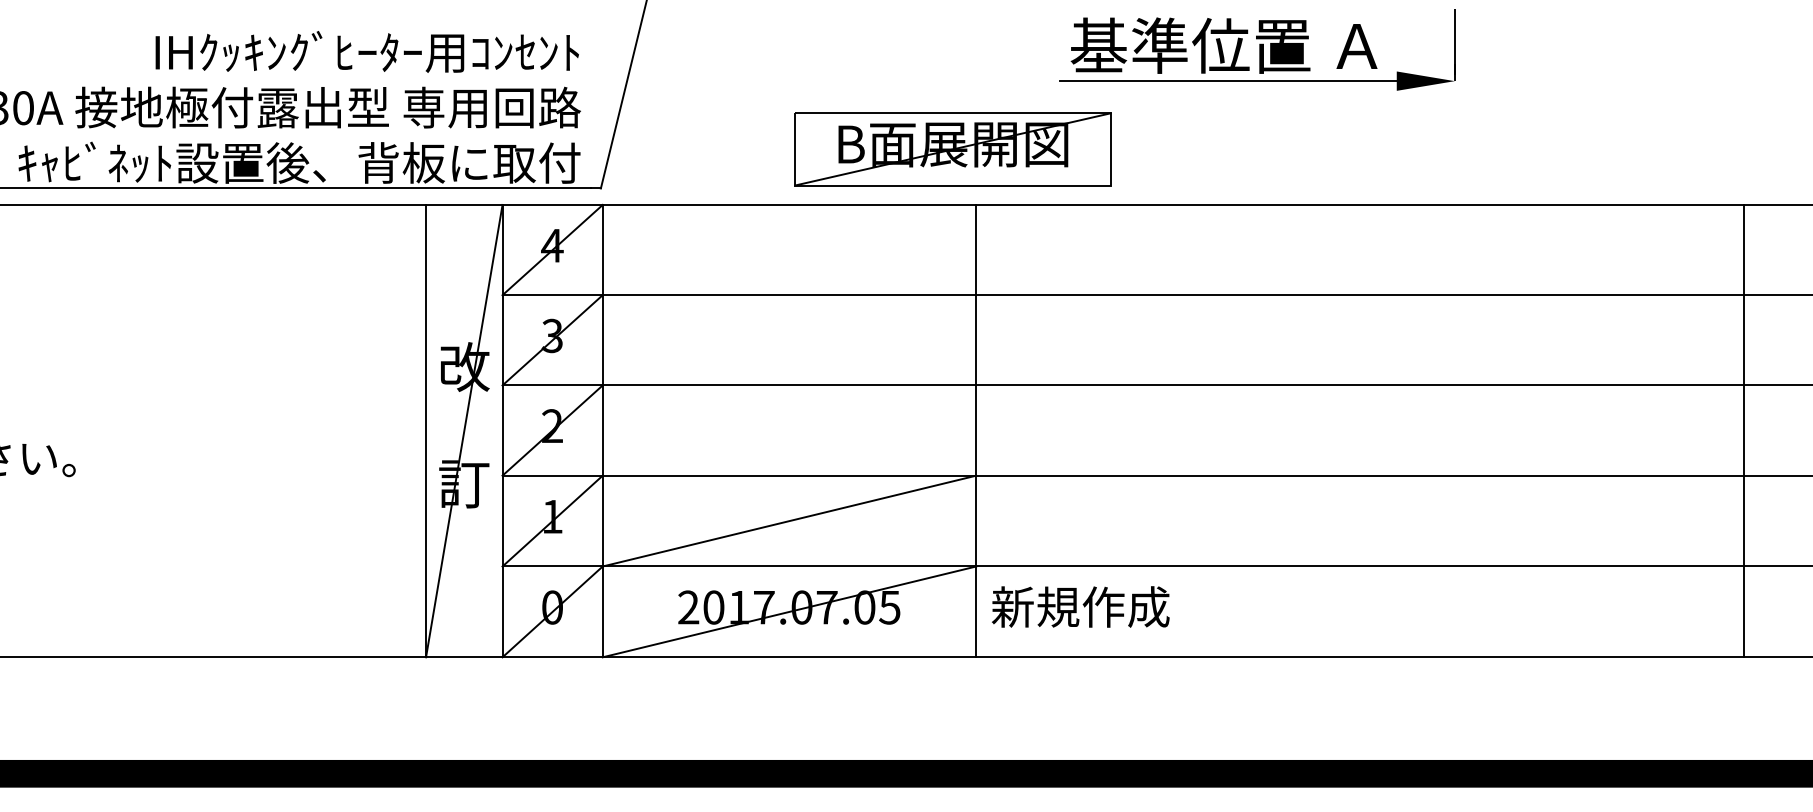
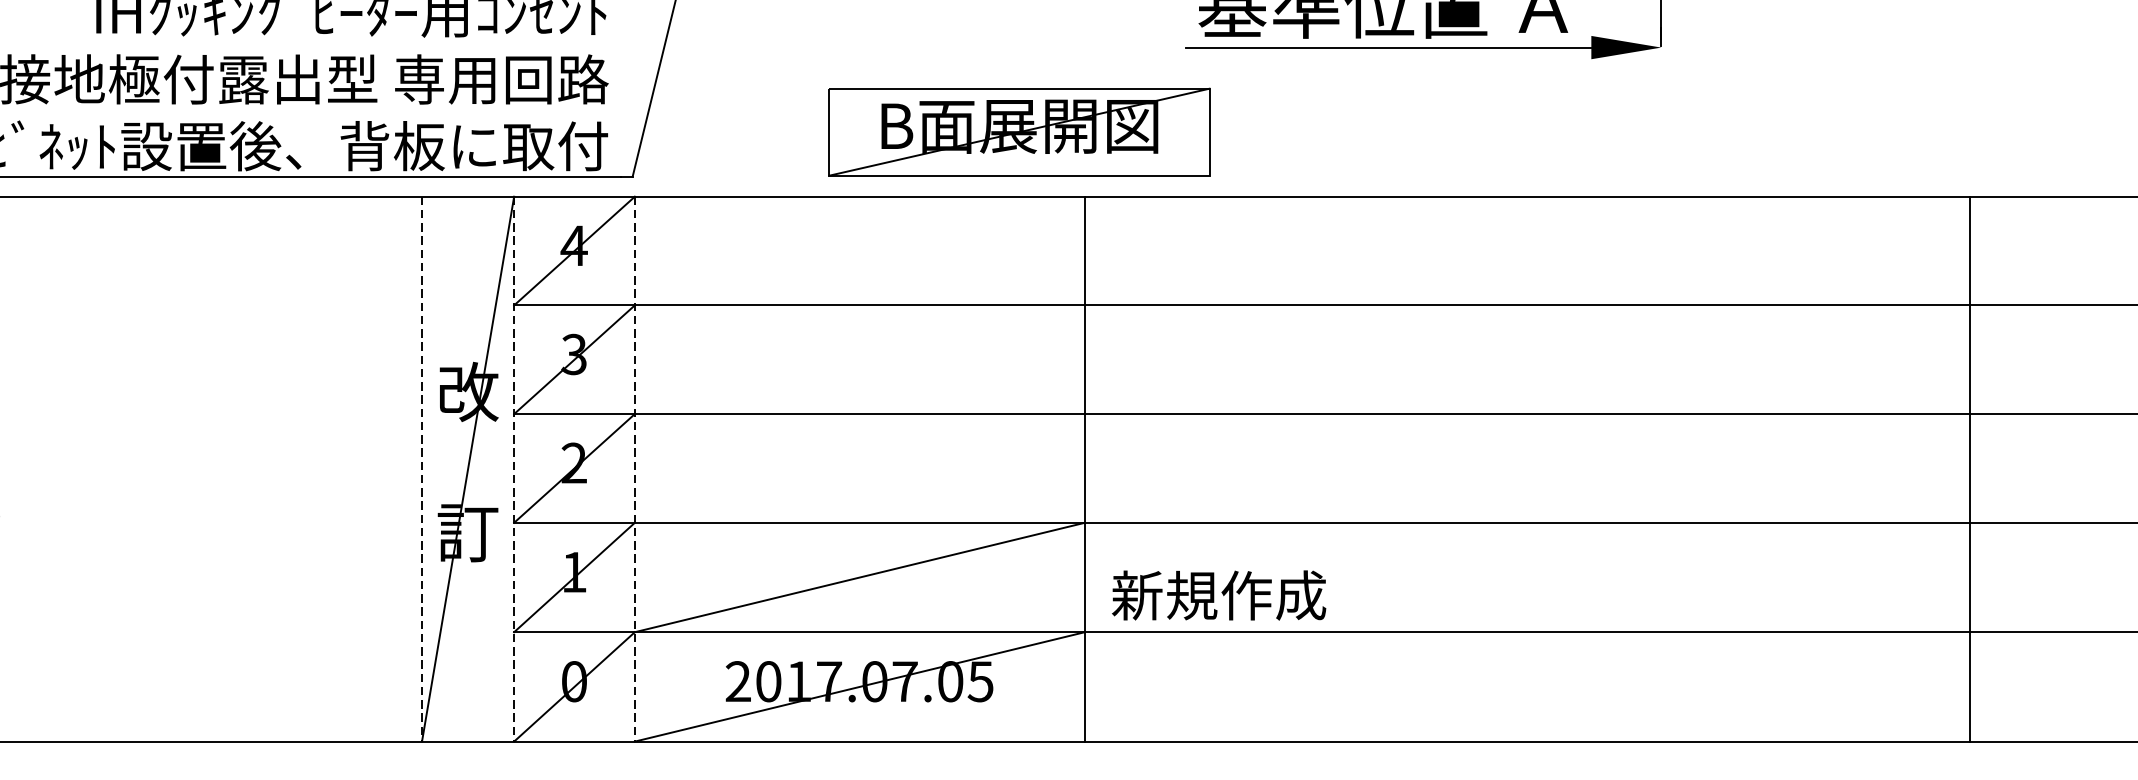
part: (952, 149) -> (1018, 132), moved
line: (426, 431) -> (422, 469), solid -> dashed
line: (502, 431) -> (514, 469), solid -> dashed
line: (602, 431) -> (634, 469), solid -> dashed
line: (1744, 431) -> (1970, 469), moved
text: (1080, 606) -> (1218, 594), moved

